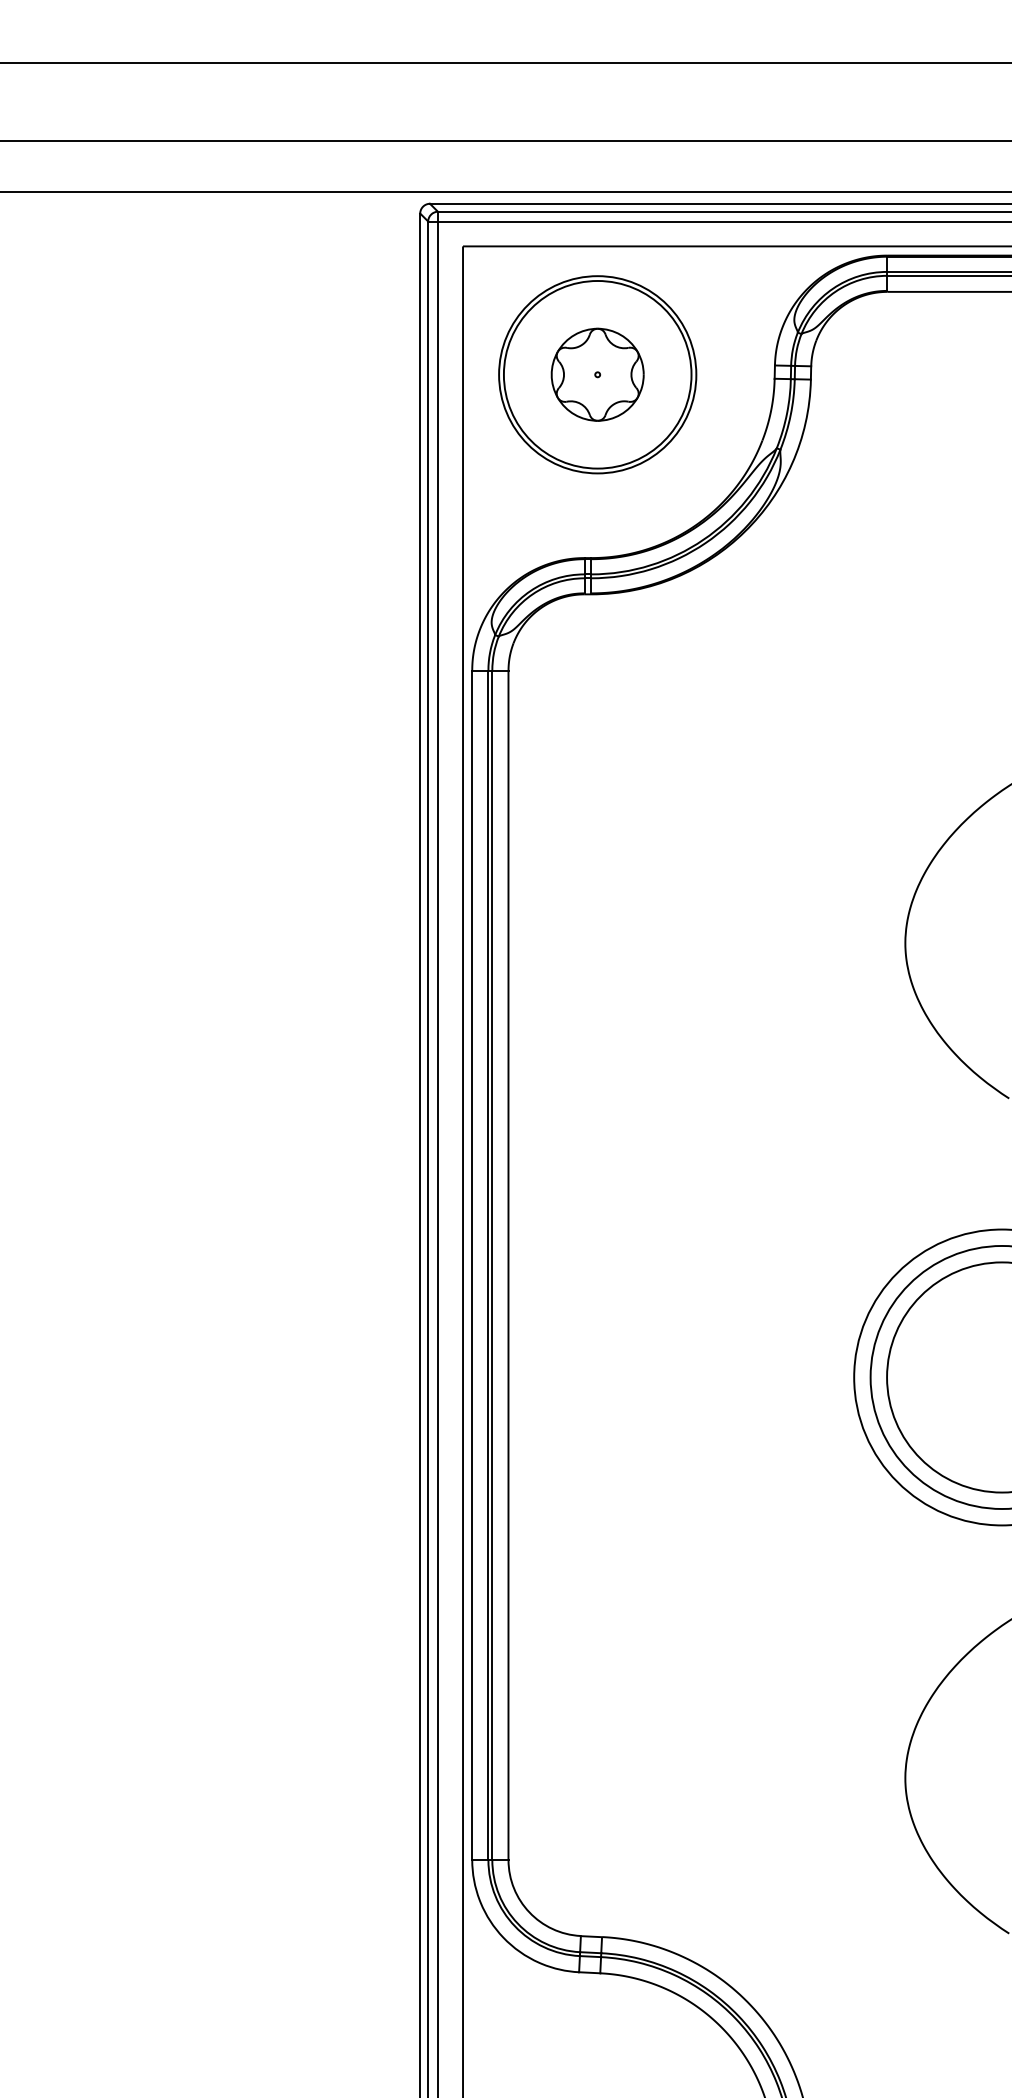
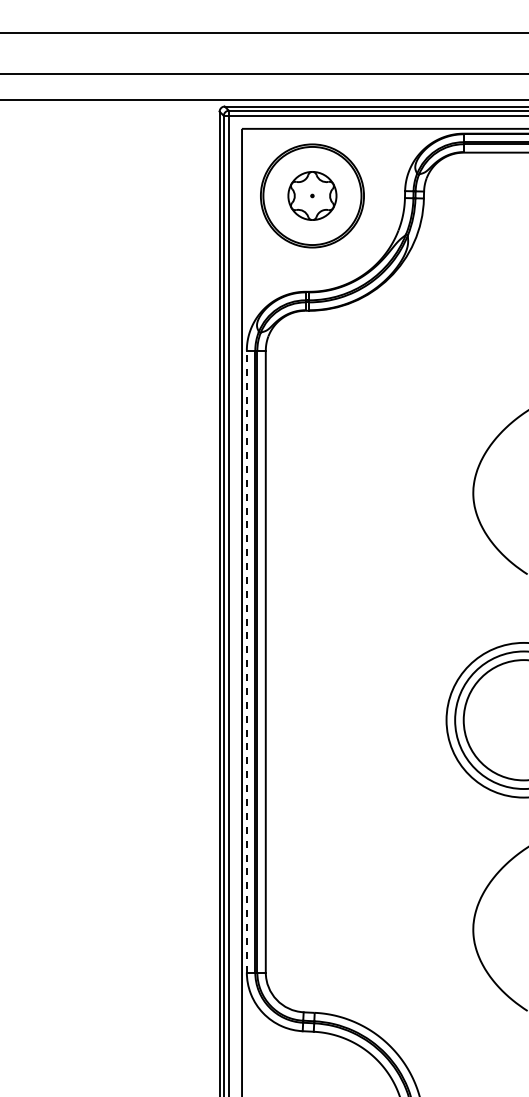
line: (471, 1265) -> (246, 661), solid -> dashed

